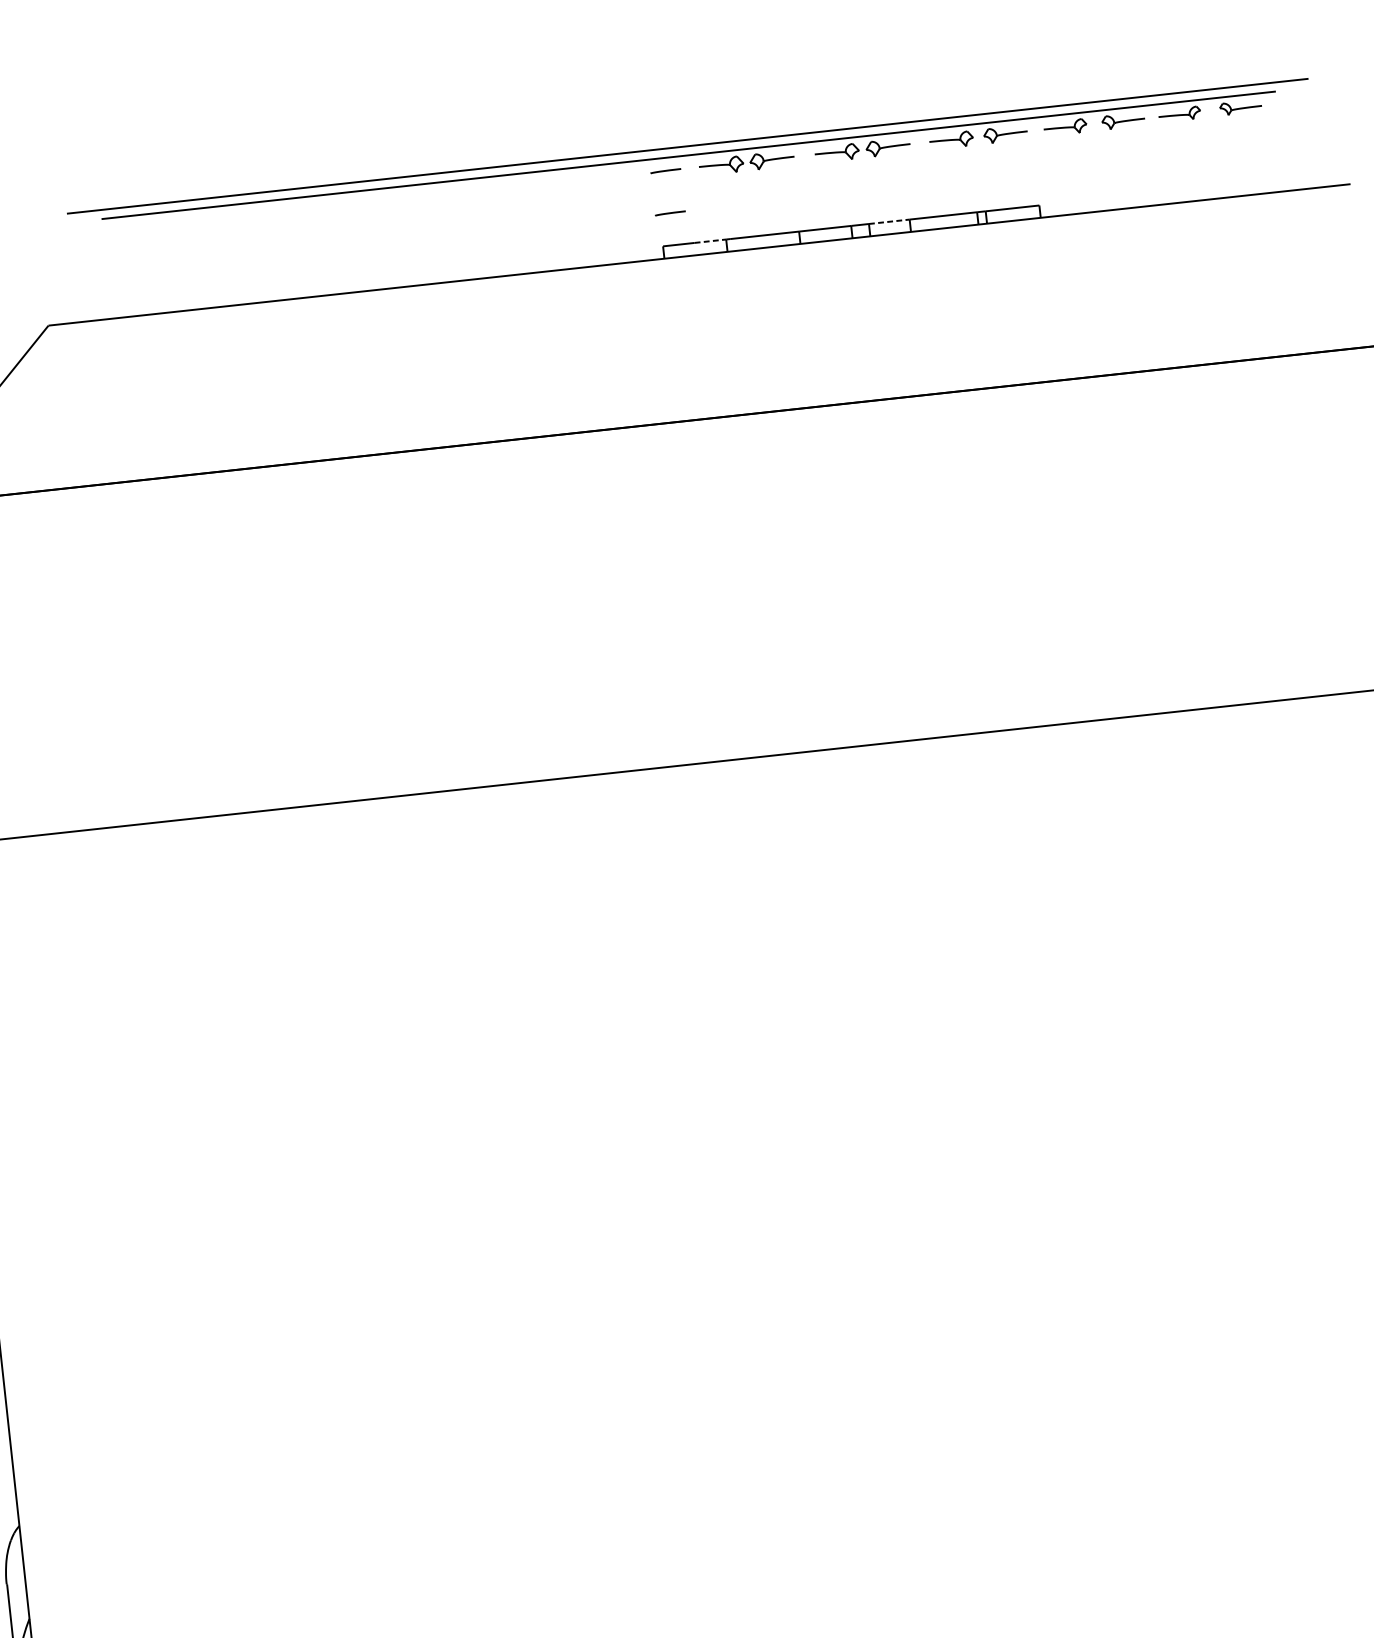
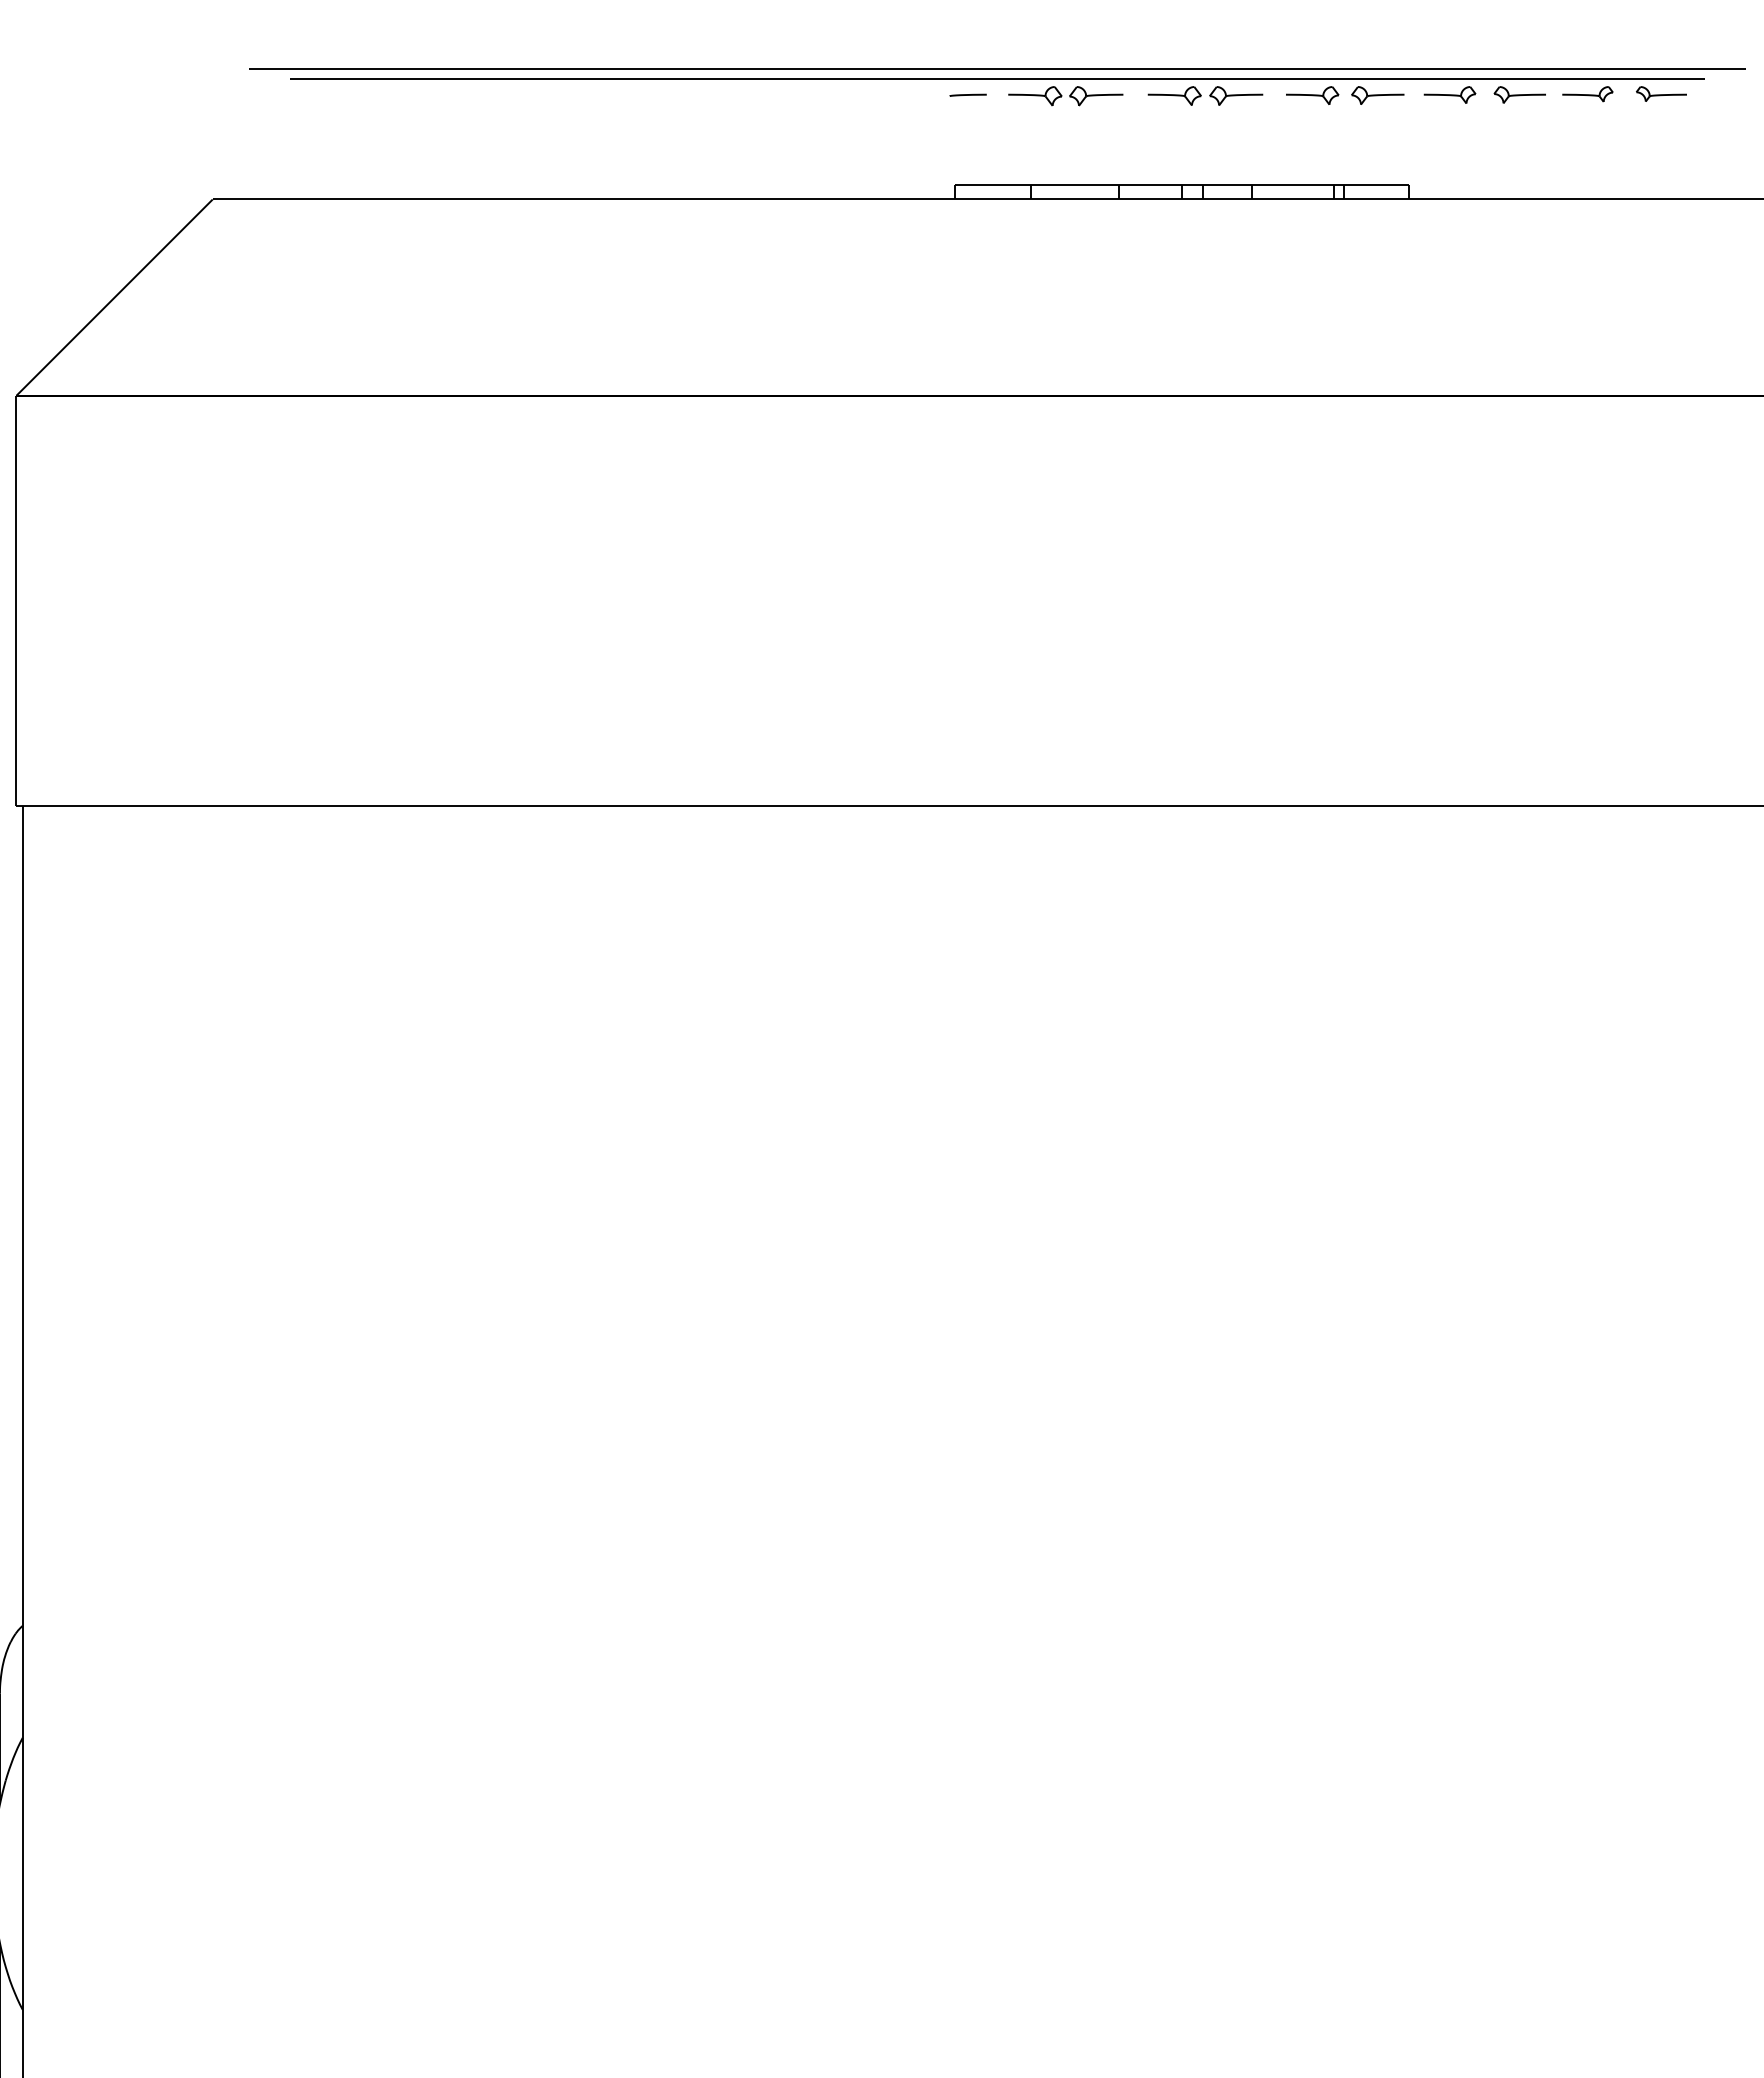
line: (669, 212) -> (967, 145), removed
line: (888, 221) -> (1227, 184), dashed -> solid
line: (710, 241) -> (1012, 184), dashed -> solid

